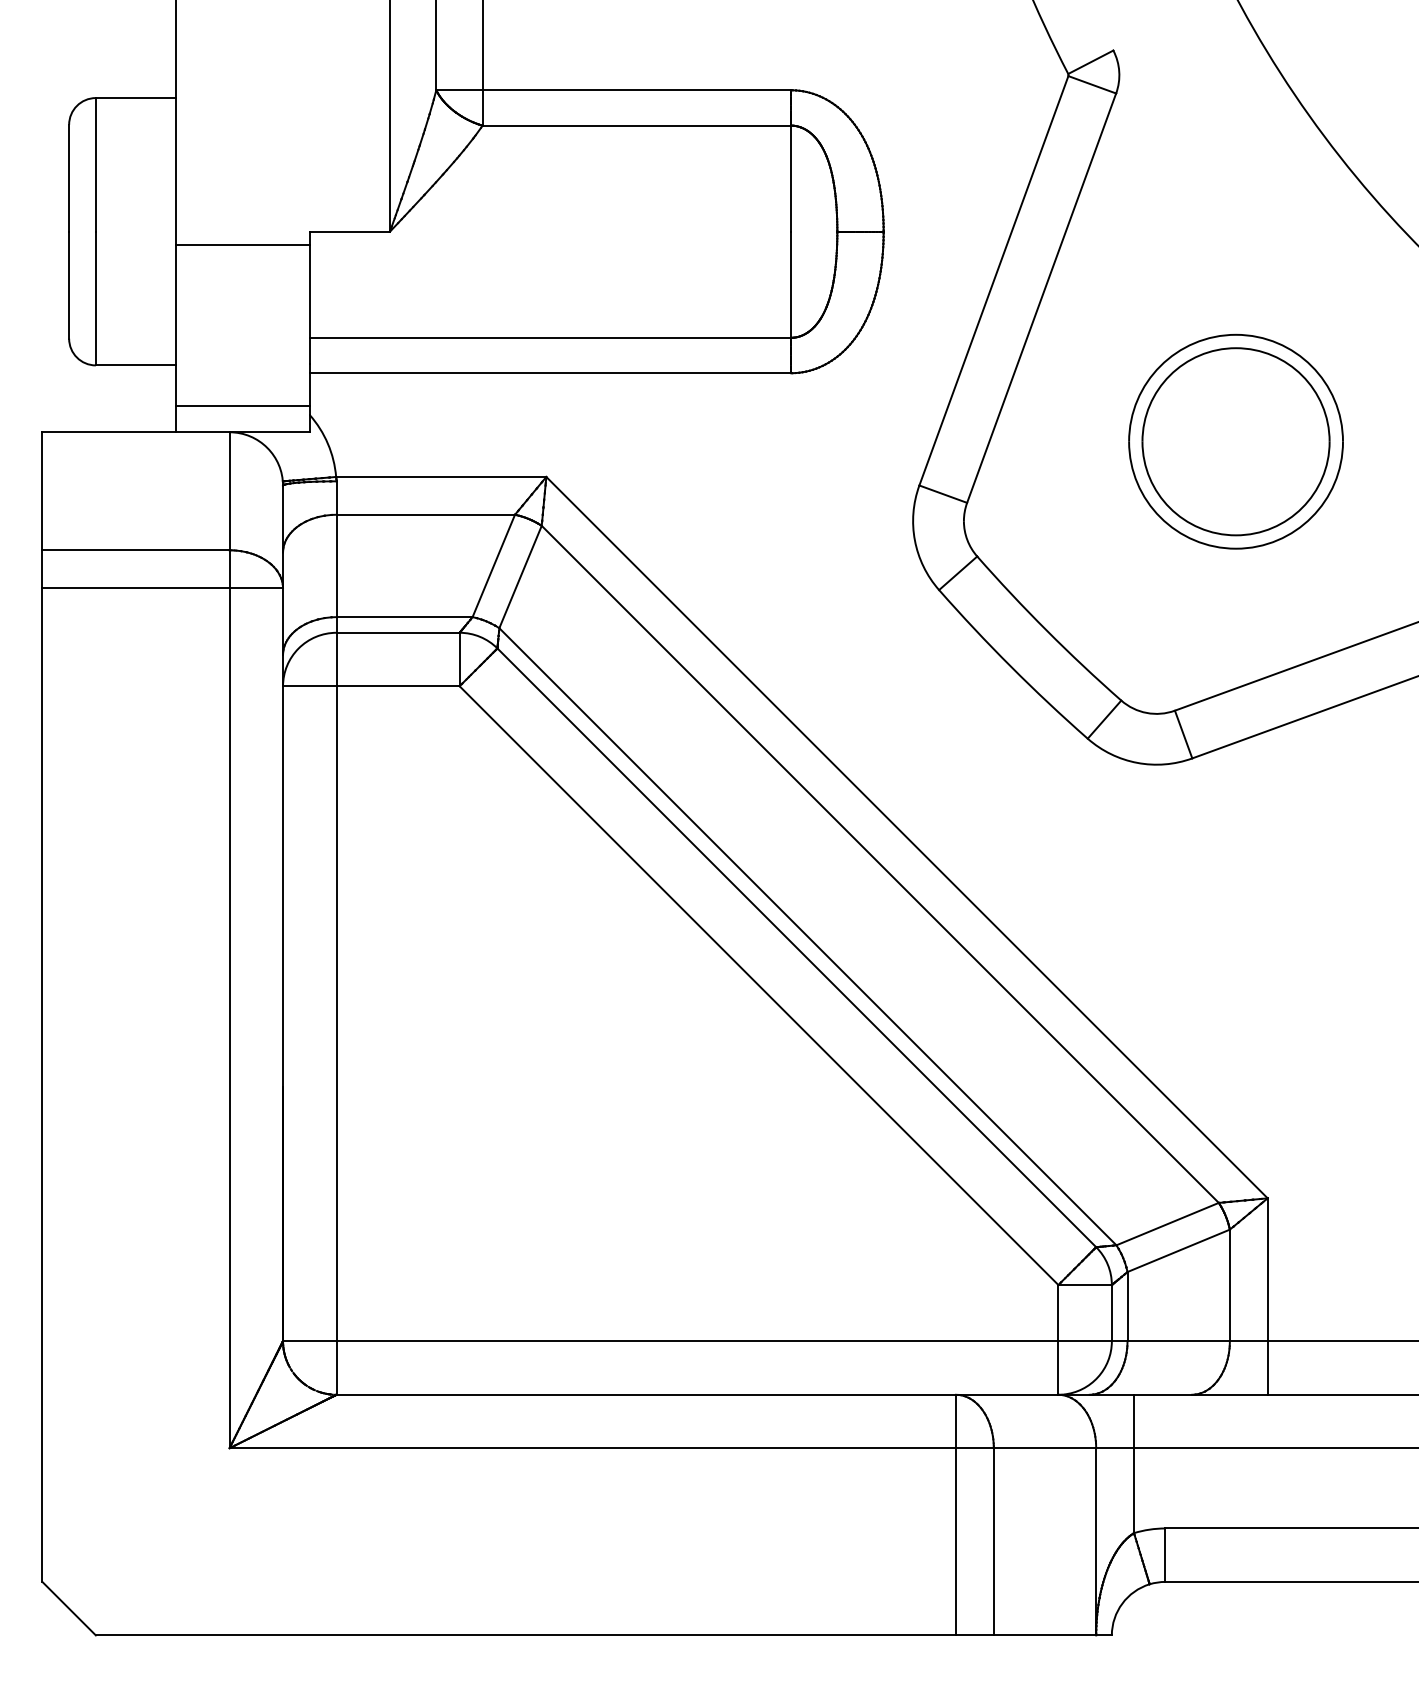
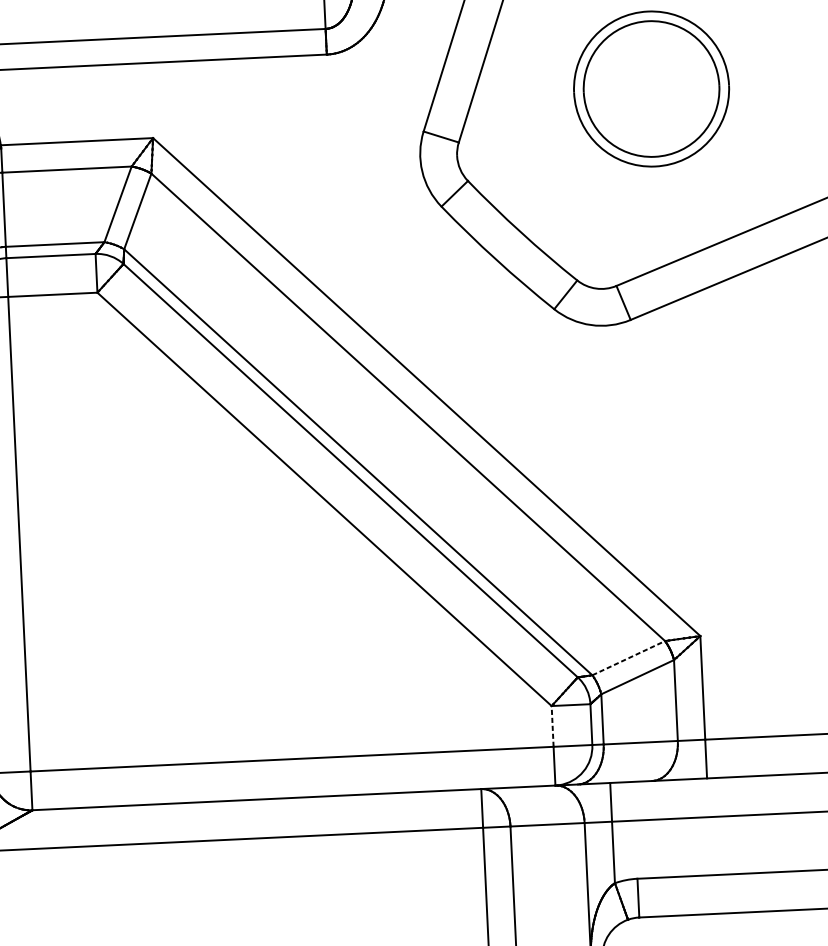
line: (1168, 1223) -> (629, 657), solid -> dashed
line: (1058, 1312) -> (552, 725), solid -> dashed

